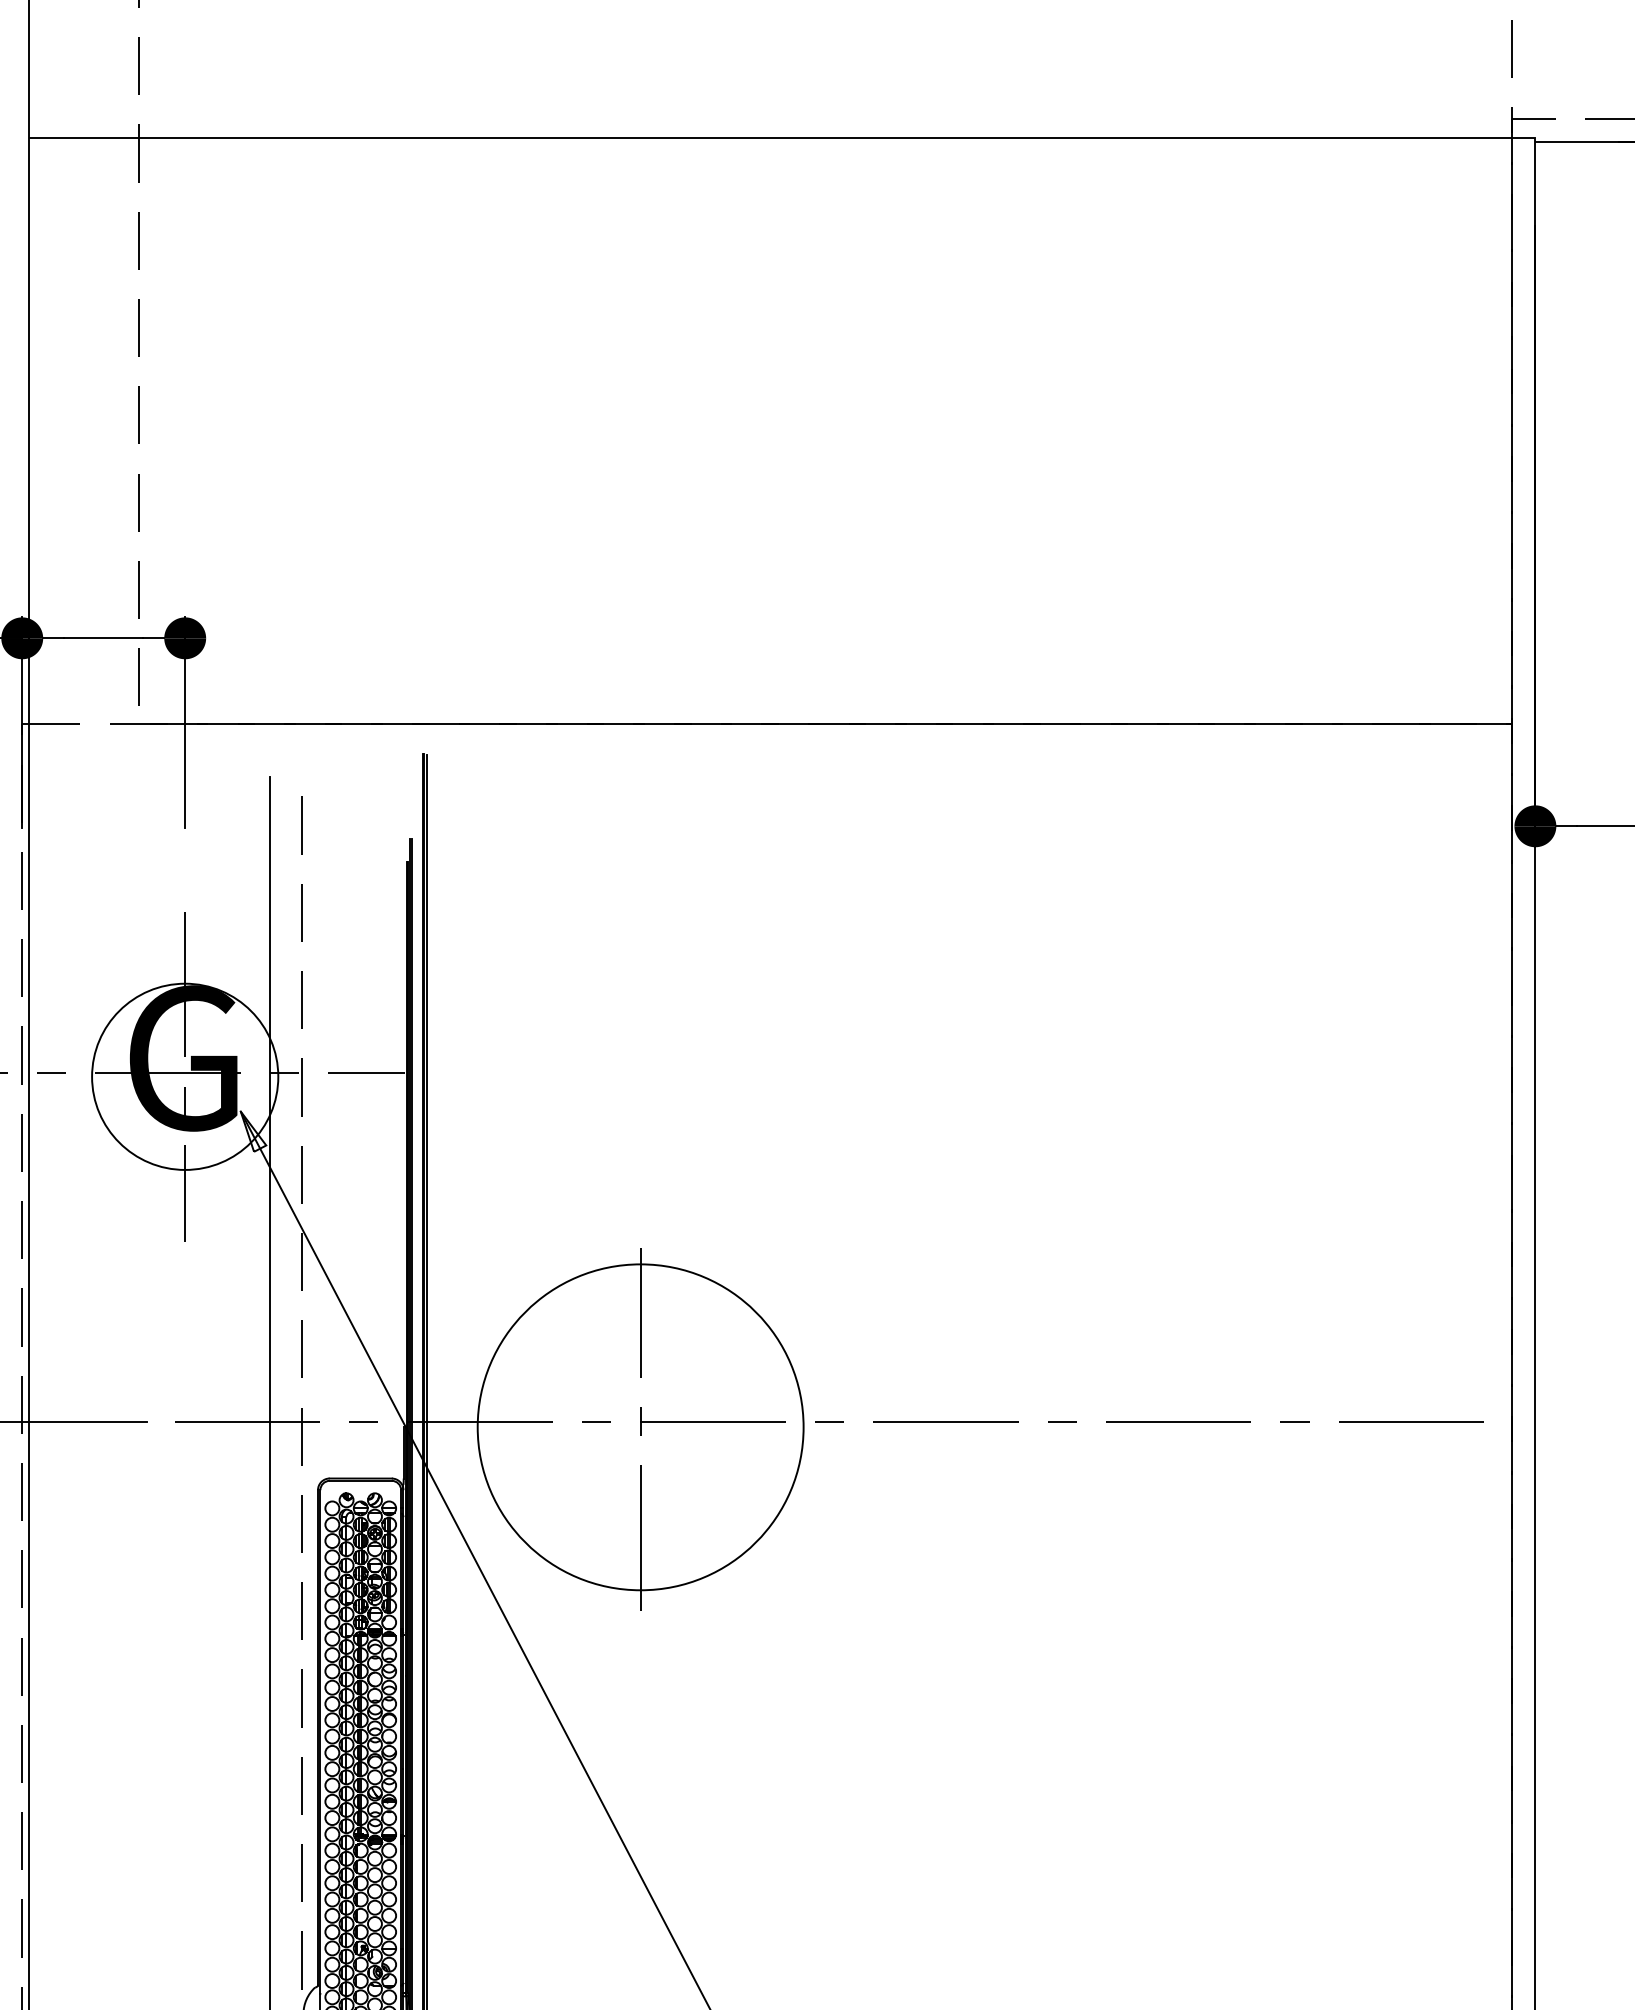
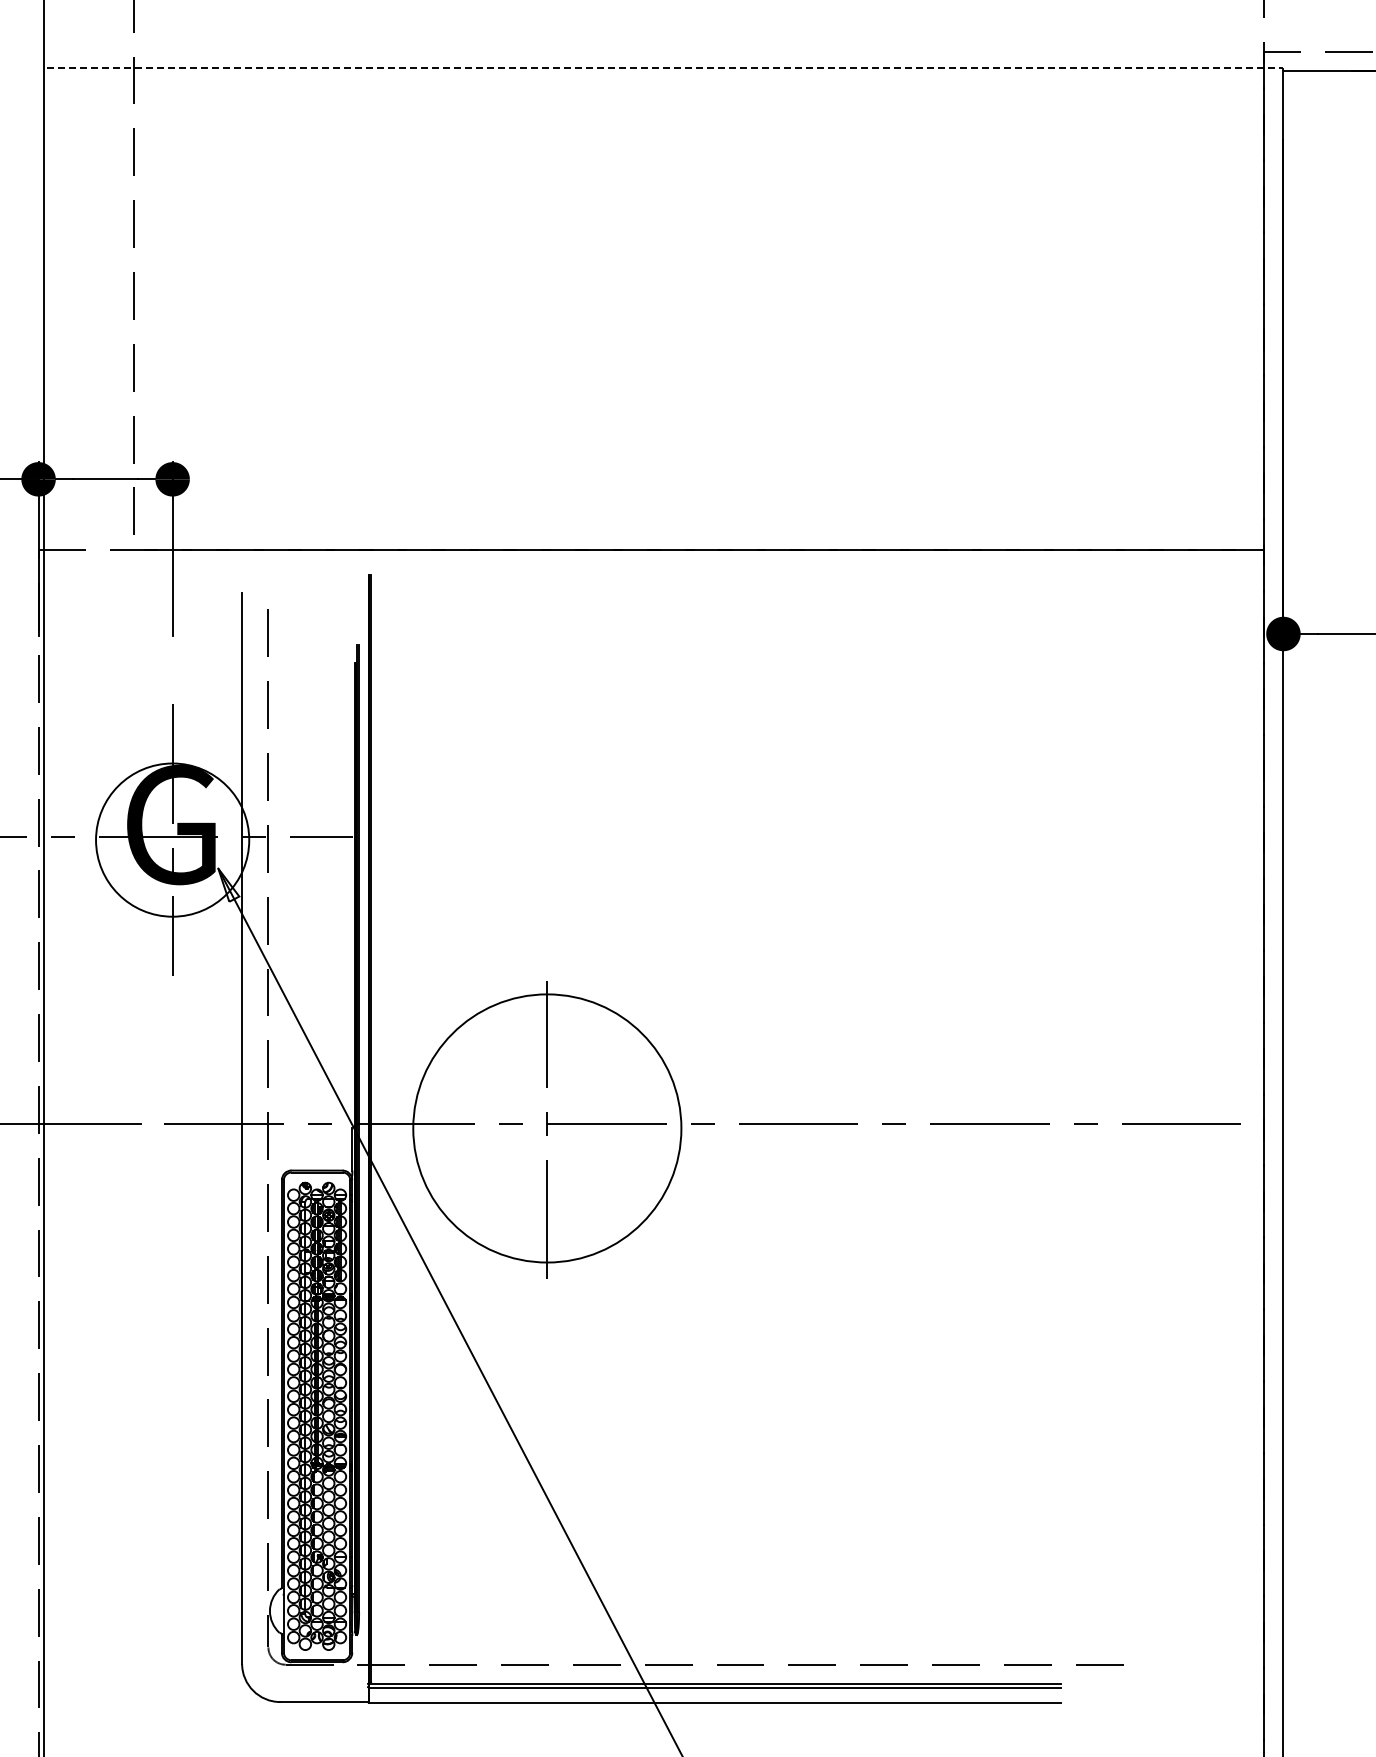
line: (784, 138) -> (665, 68), solid -> dashed

